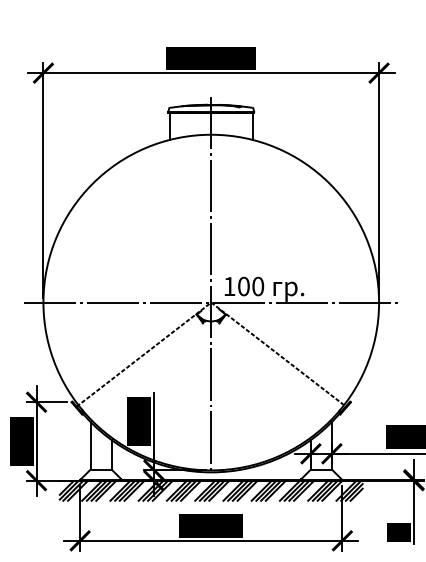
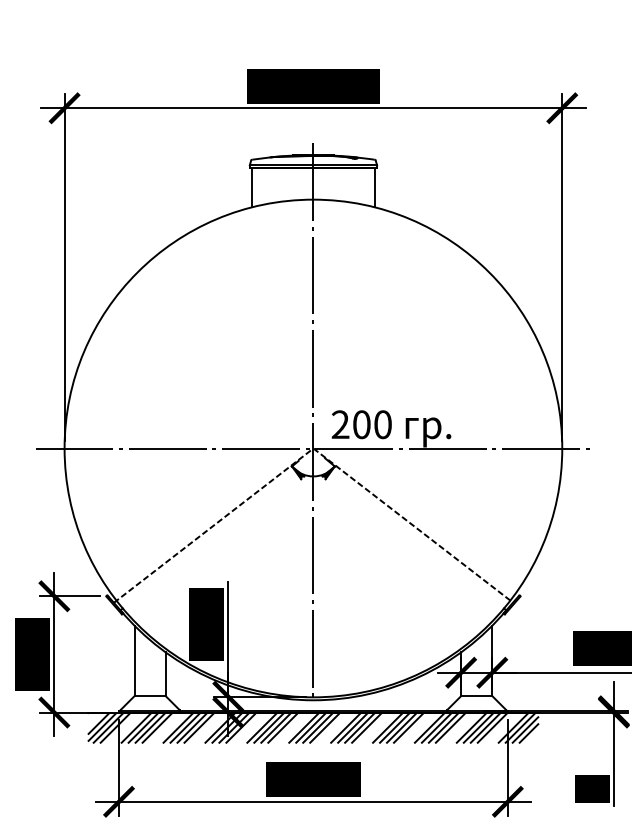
text: (229, 285) -> (340, 423), 100 -> 200

